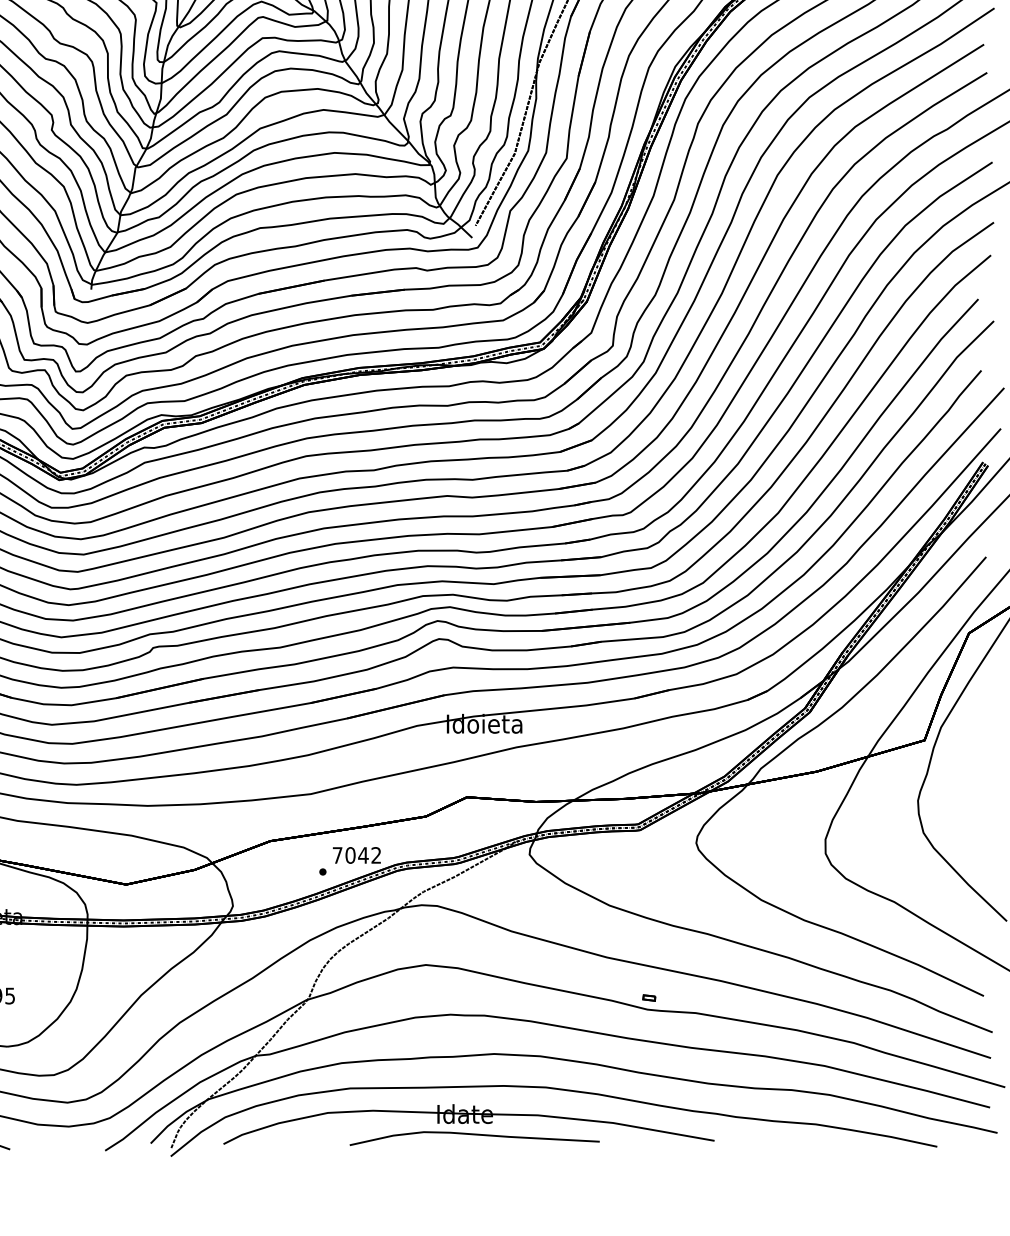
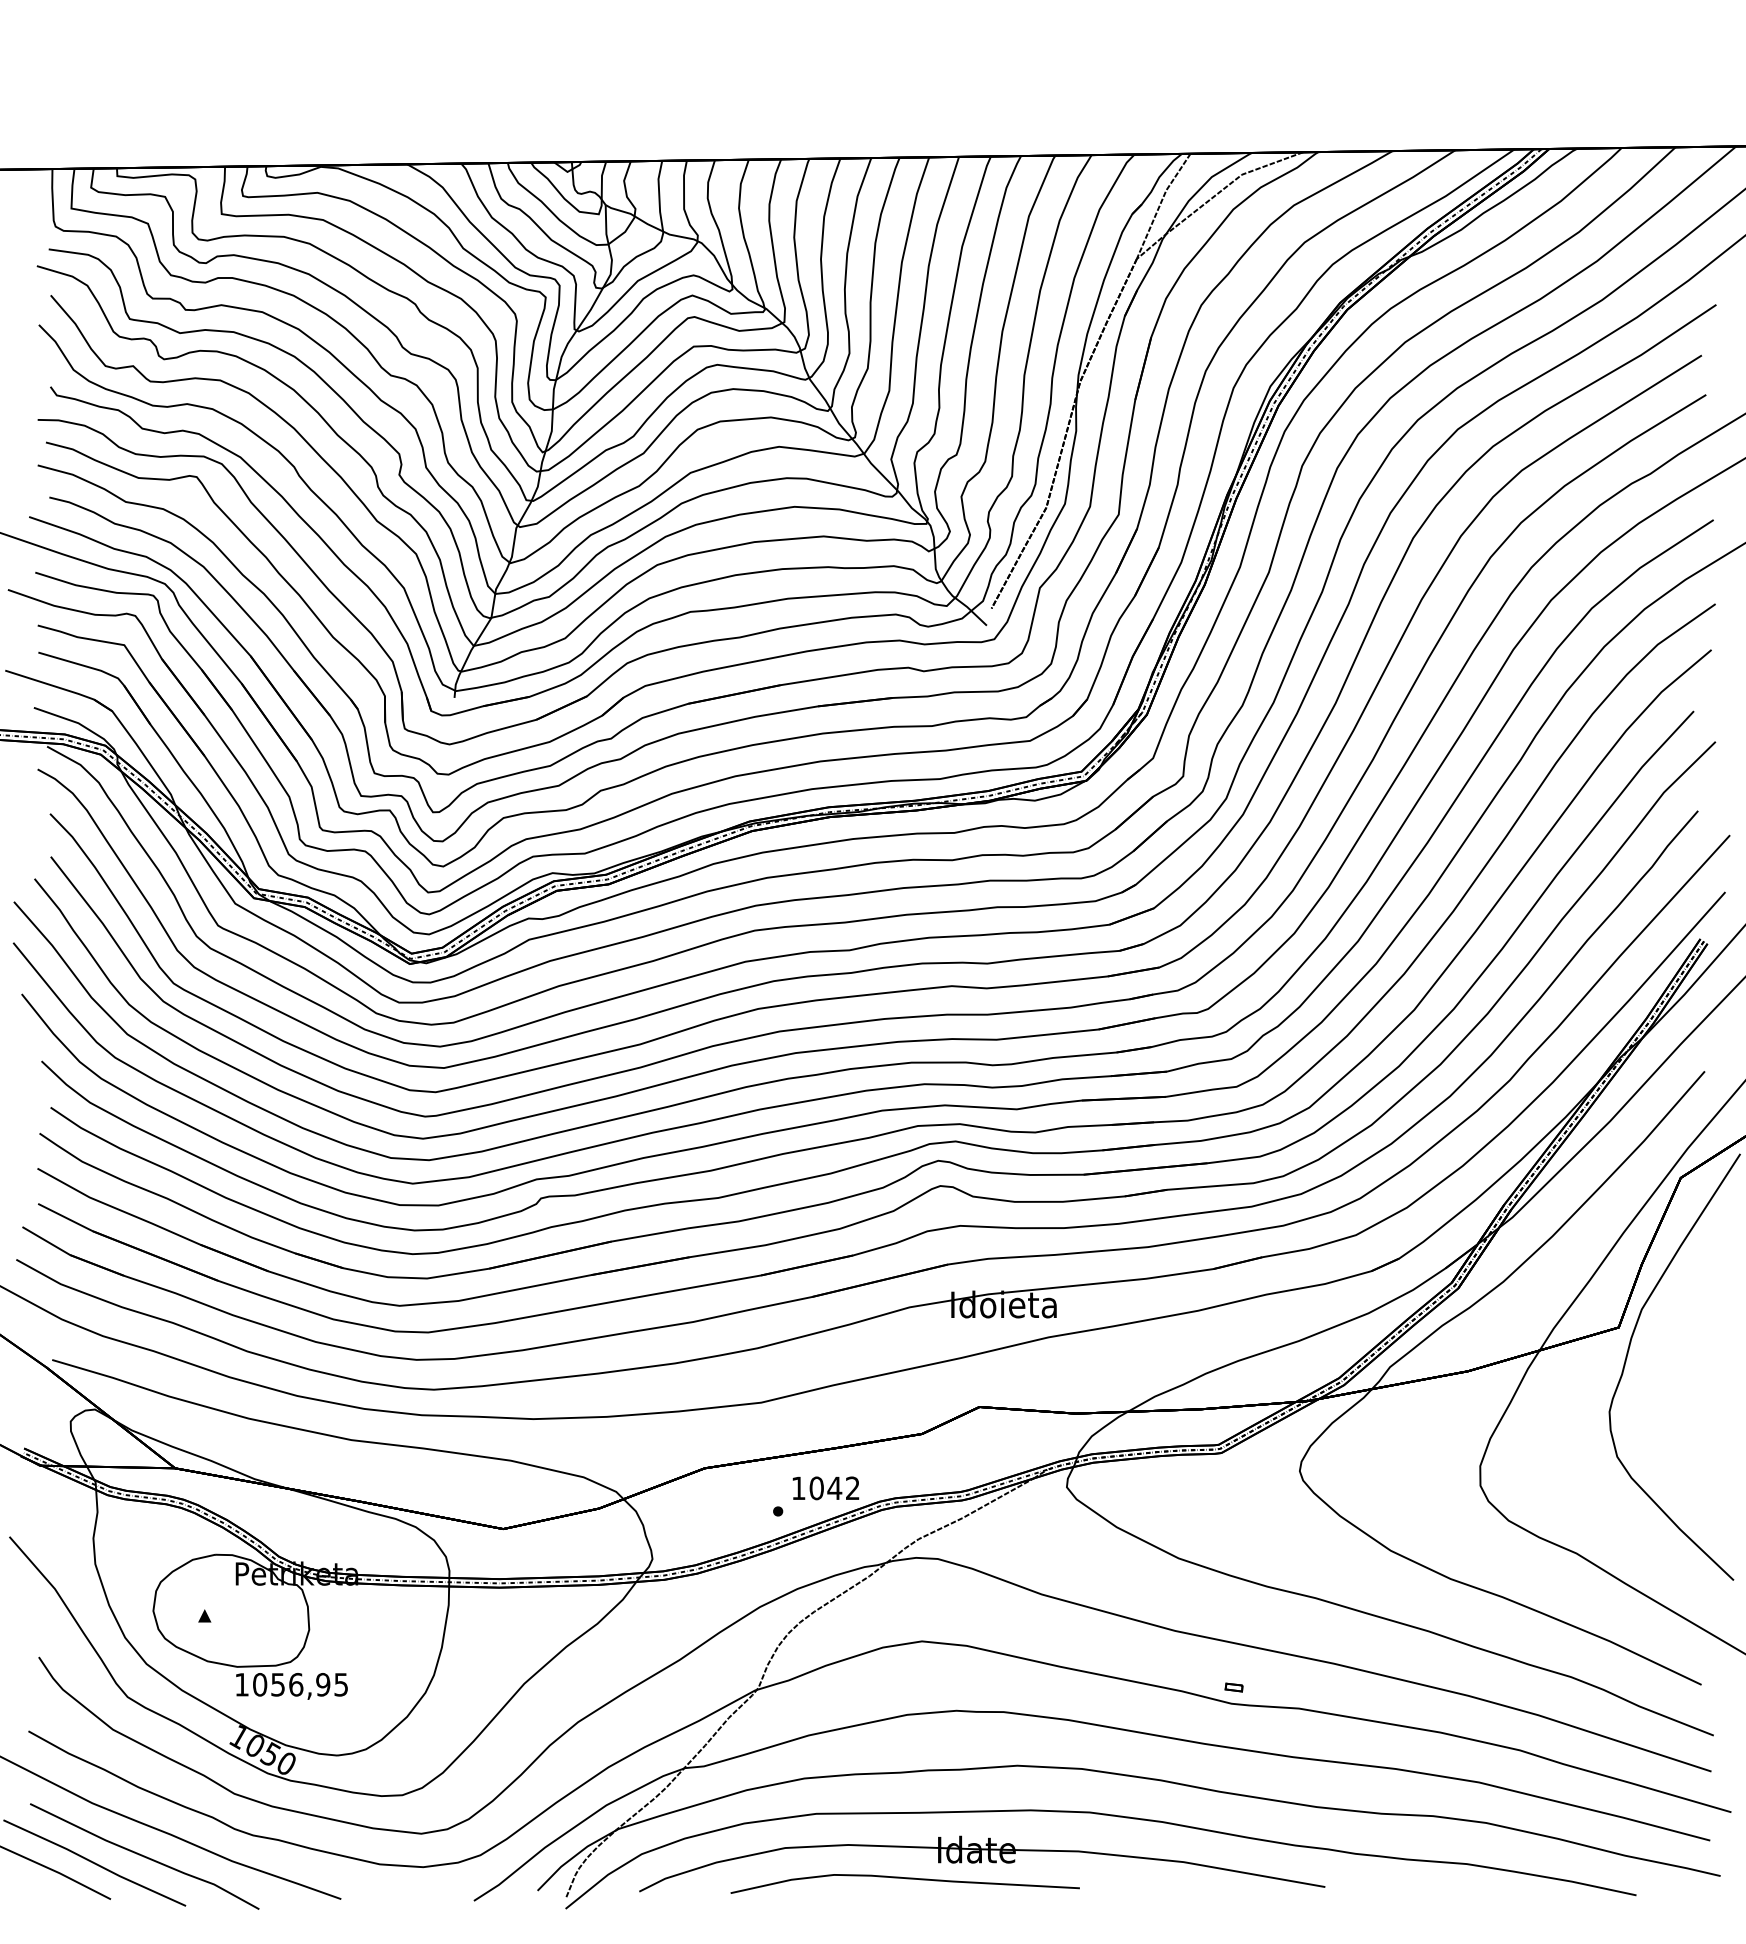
text: (337, 854) -> (798, 1487), 7042 -> 1042
curve: (475, 1135) -> (906, 1879), moved

